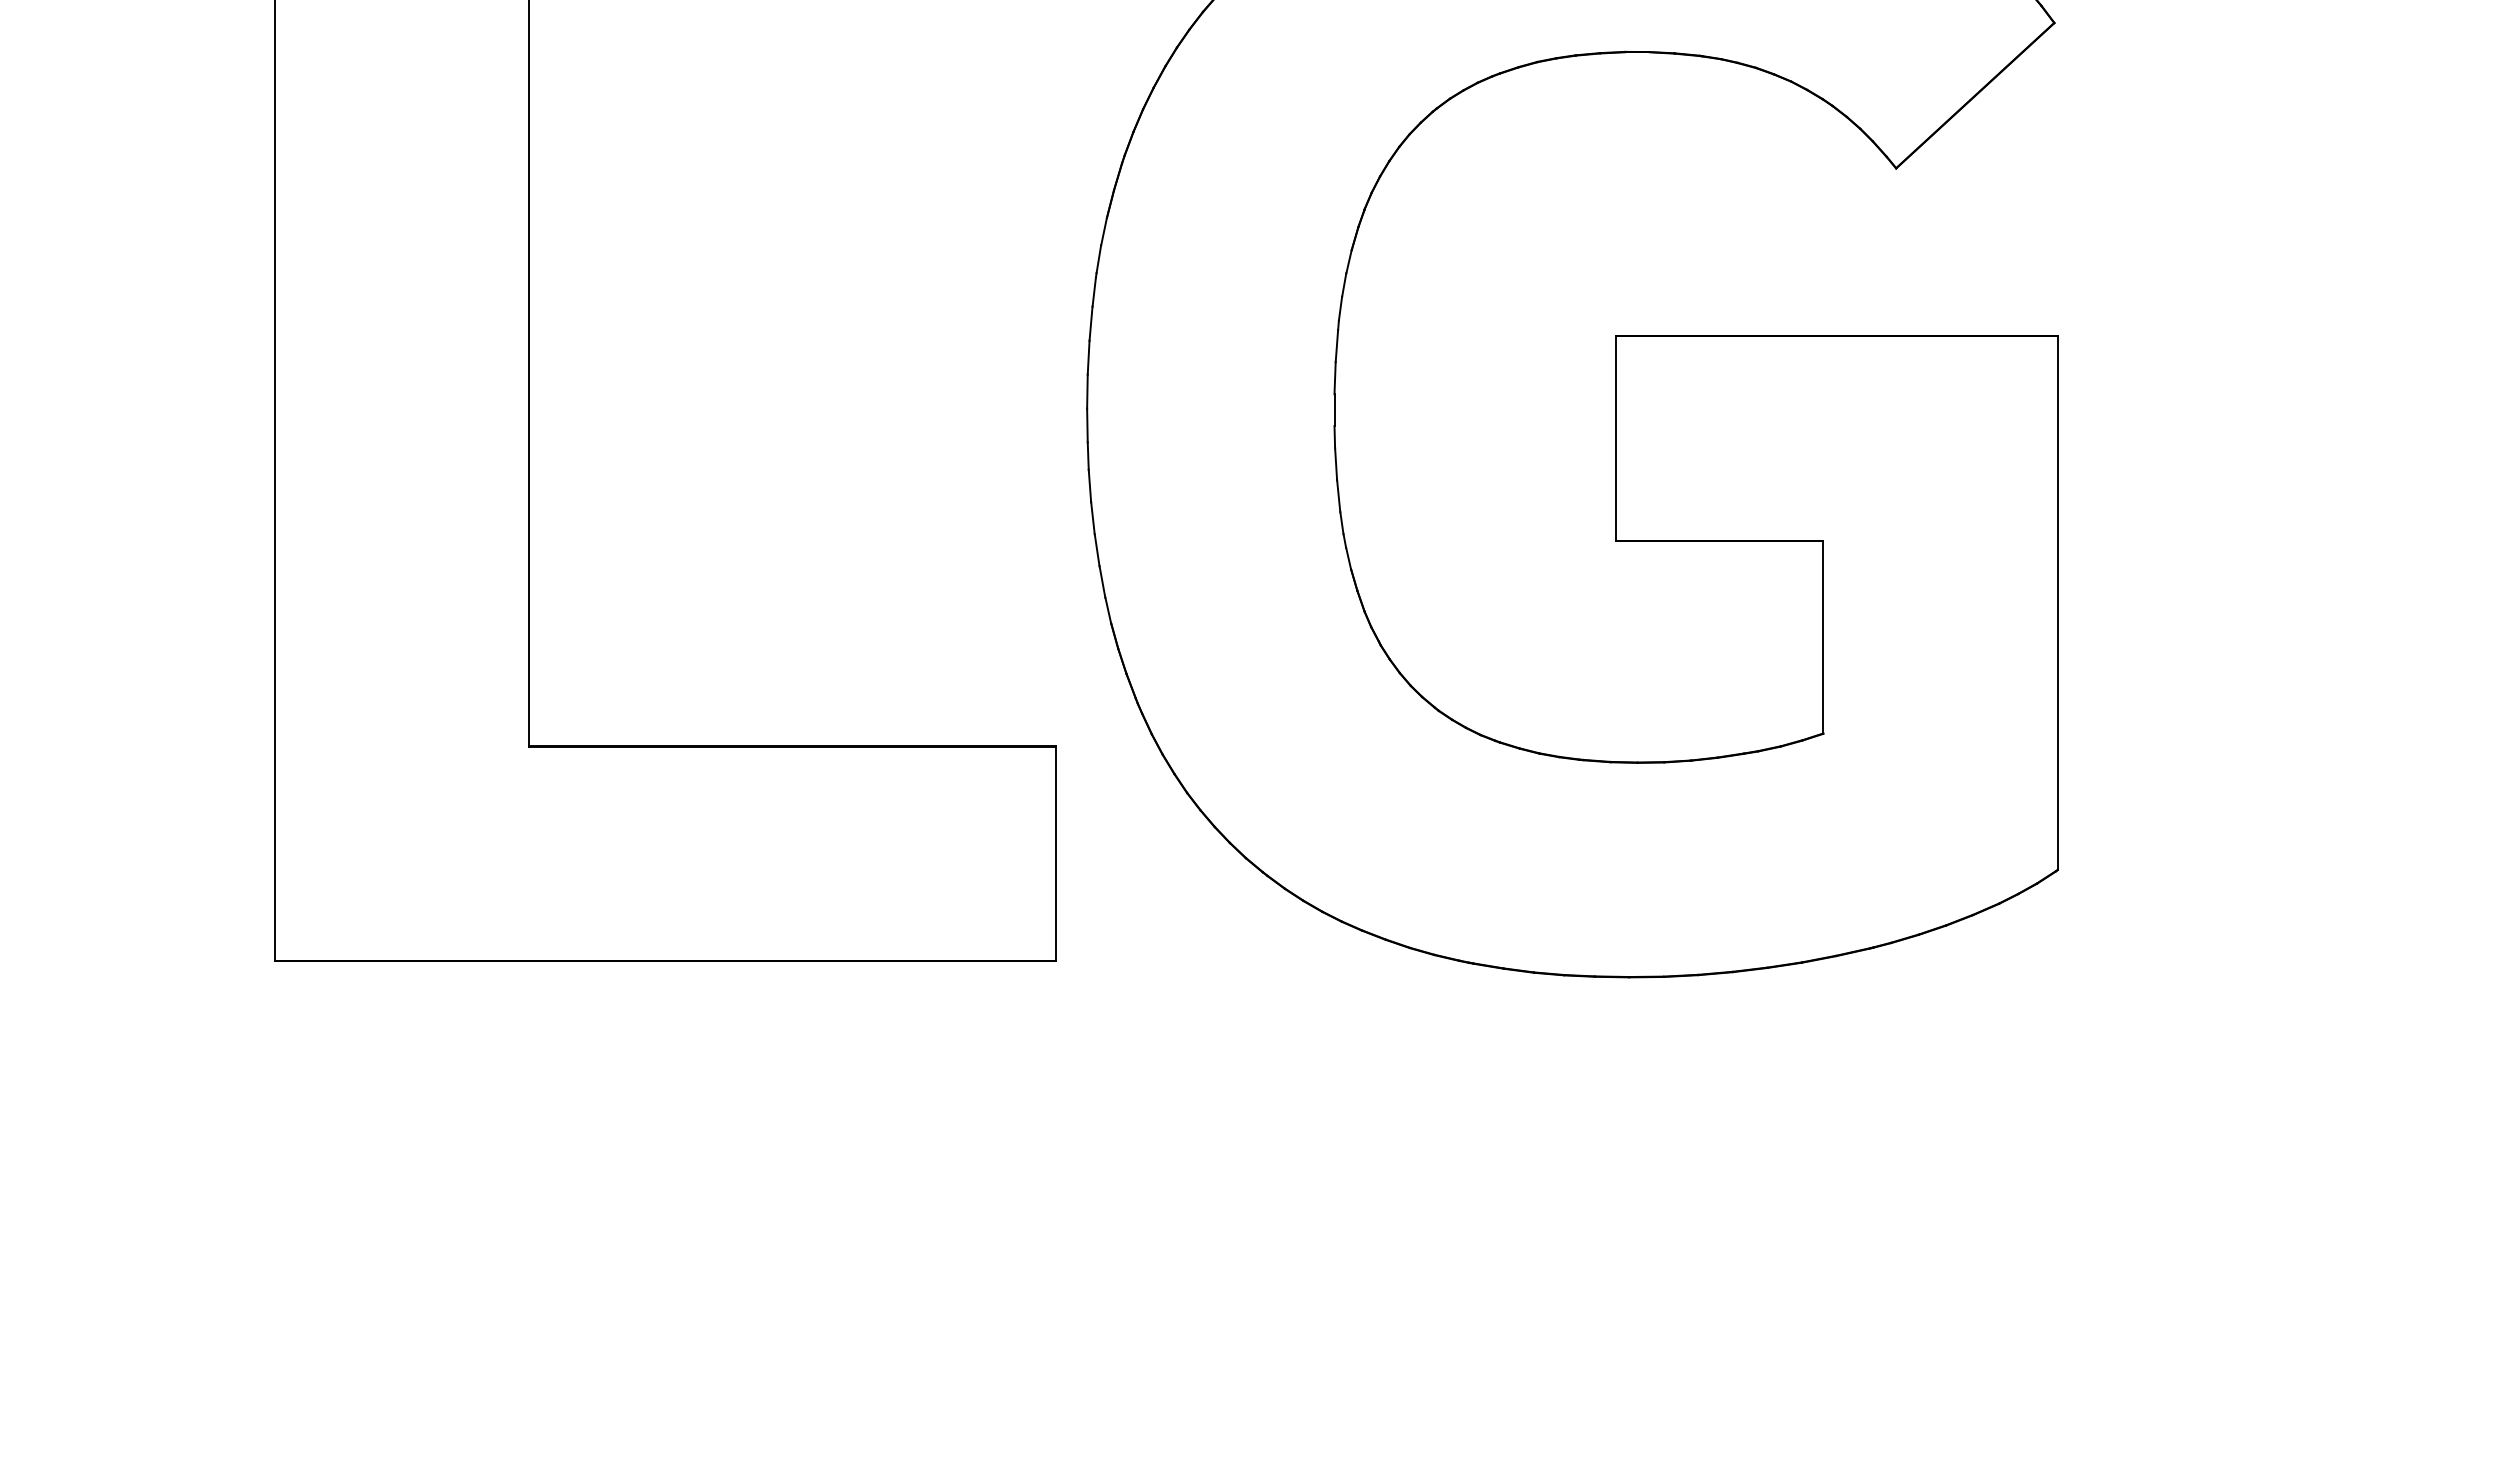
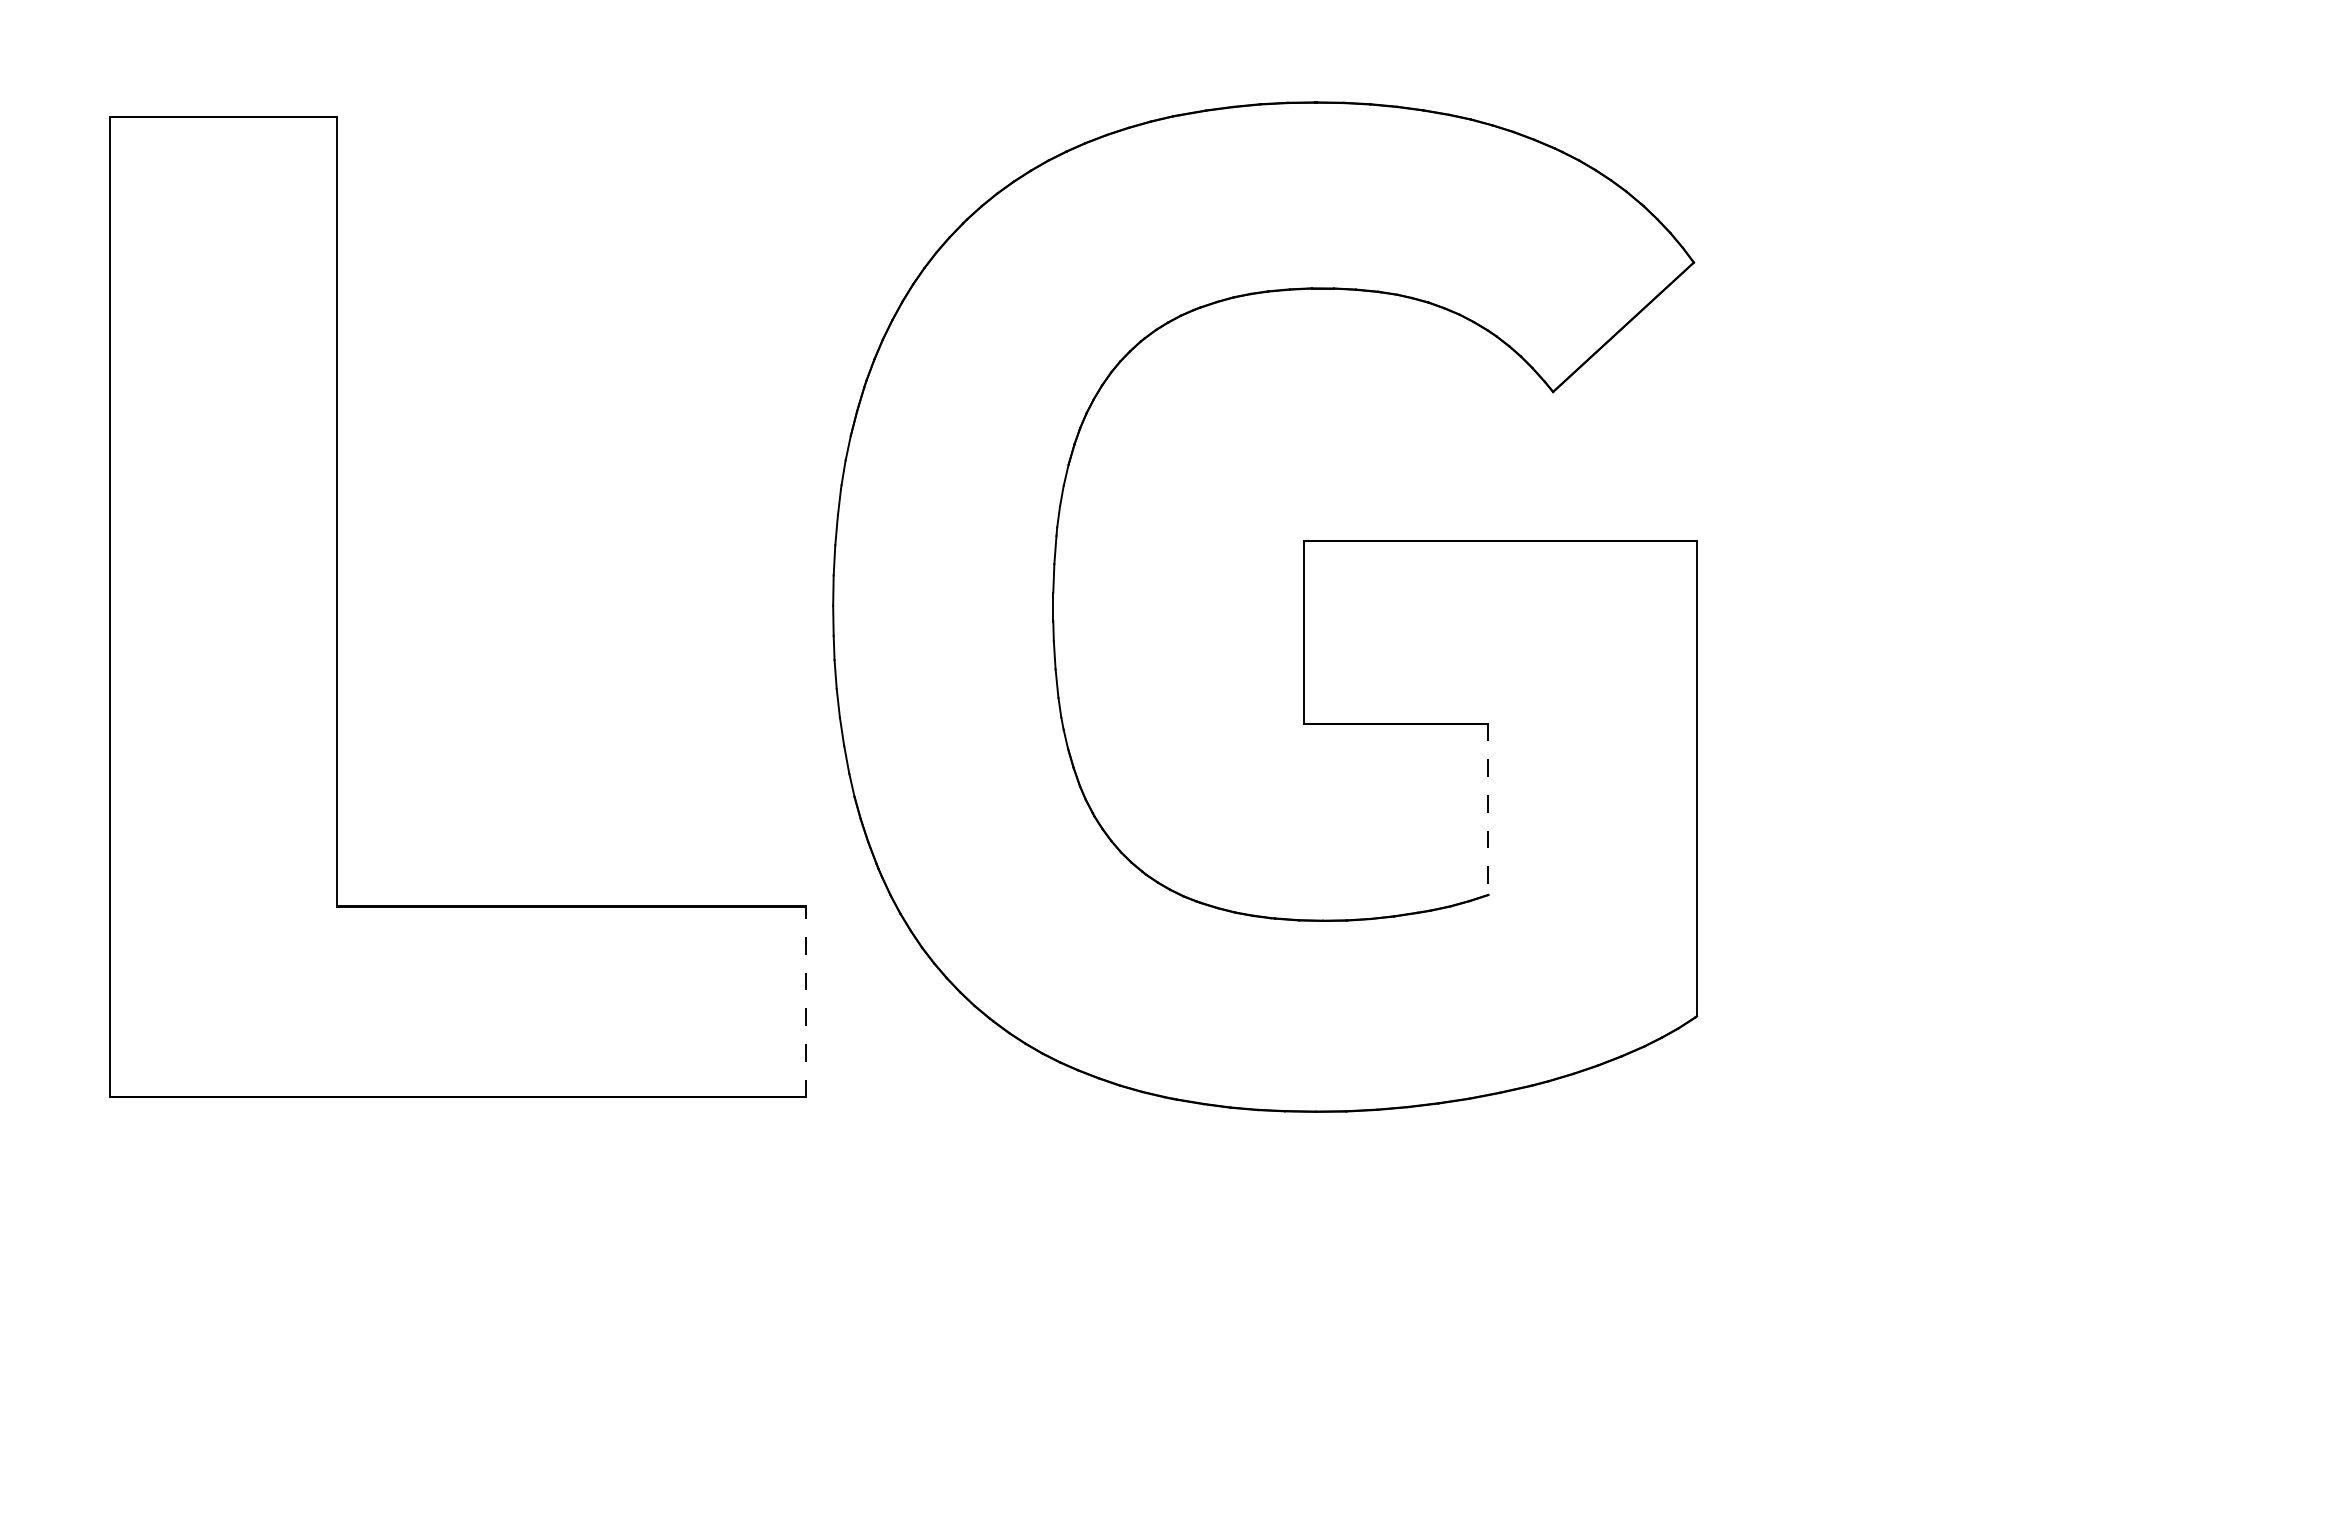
line: (1823, 637) -> (1488, 809), solid -> dashed
line: (1056, 853) -> (805, 1001), solid -> dashed

